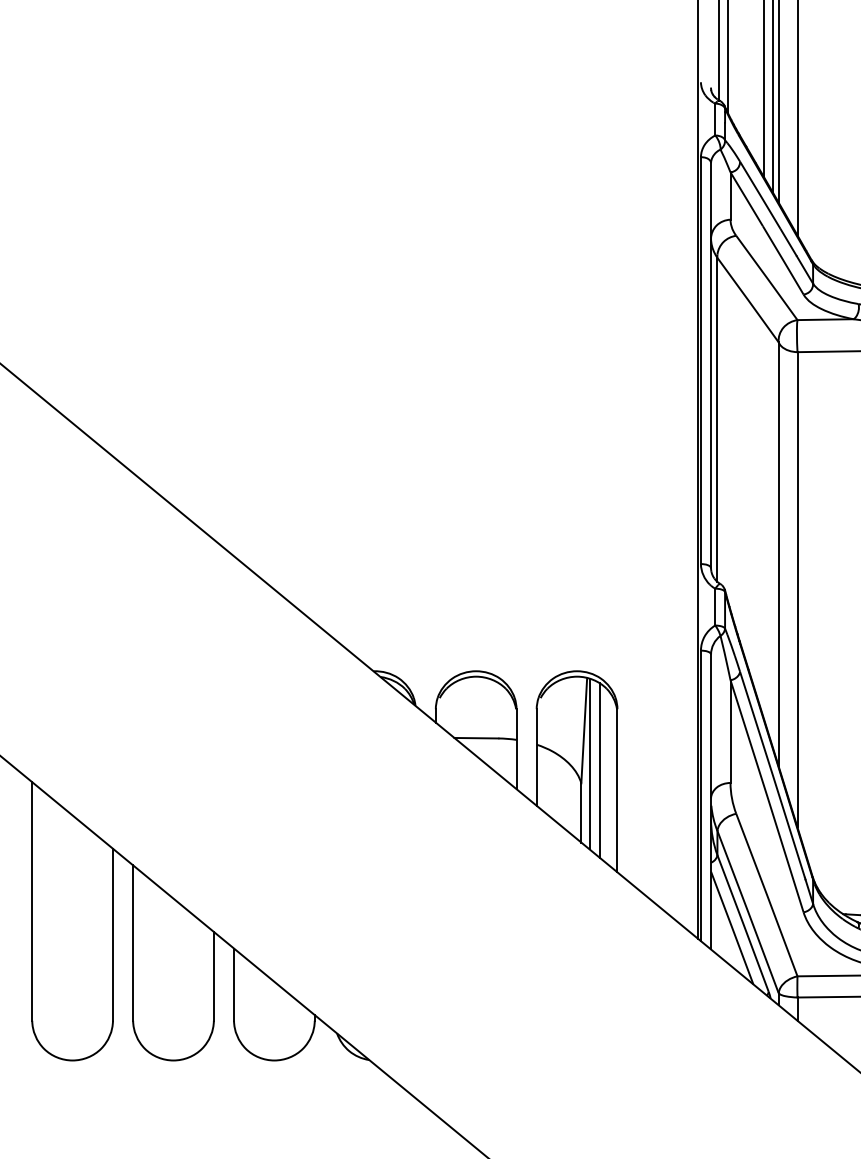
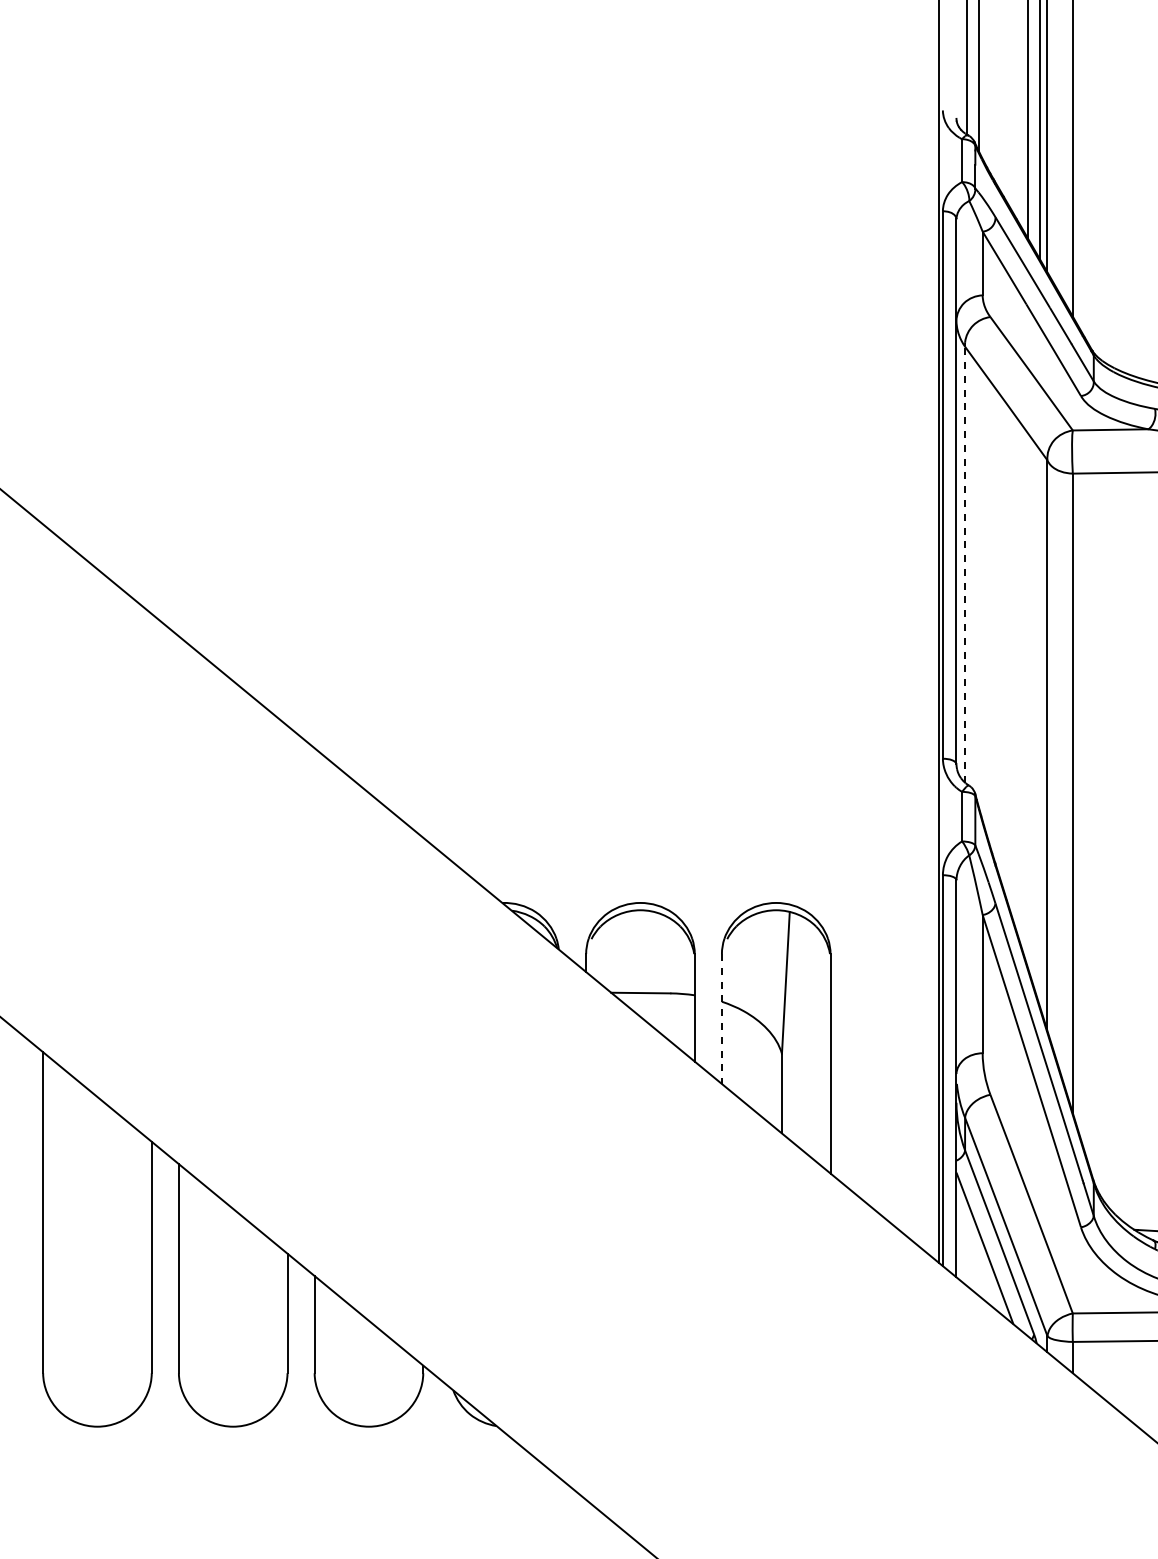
line: (717, 419) -> (965, 564), solid -> dashed
line: (536, 757) -> (721, 1019), solid -> dashed
line: (589, 763) -> (793, 1027), removed
line: (599, 770) -> (806, 1036), removed

